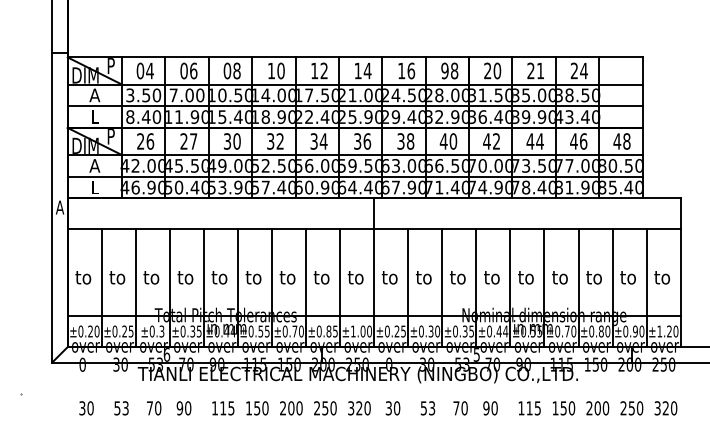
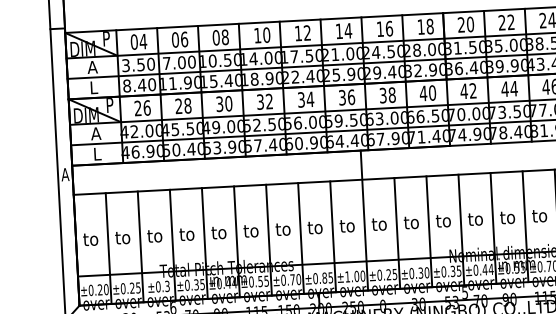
text: (444, 70) -> (420, 26), 98 -> 18
text: (540, 70) -> (511, 21), 21 -> 22
text: (193, 141) -> (187, 105), 27 -> 28

